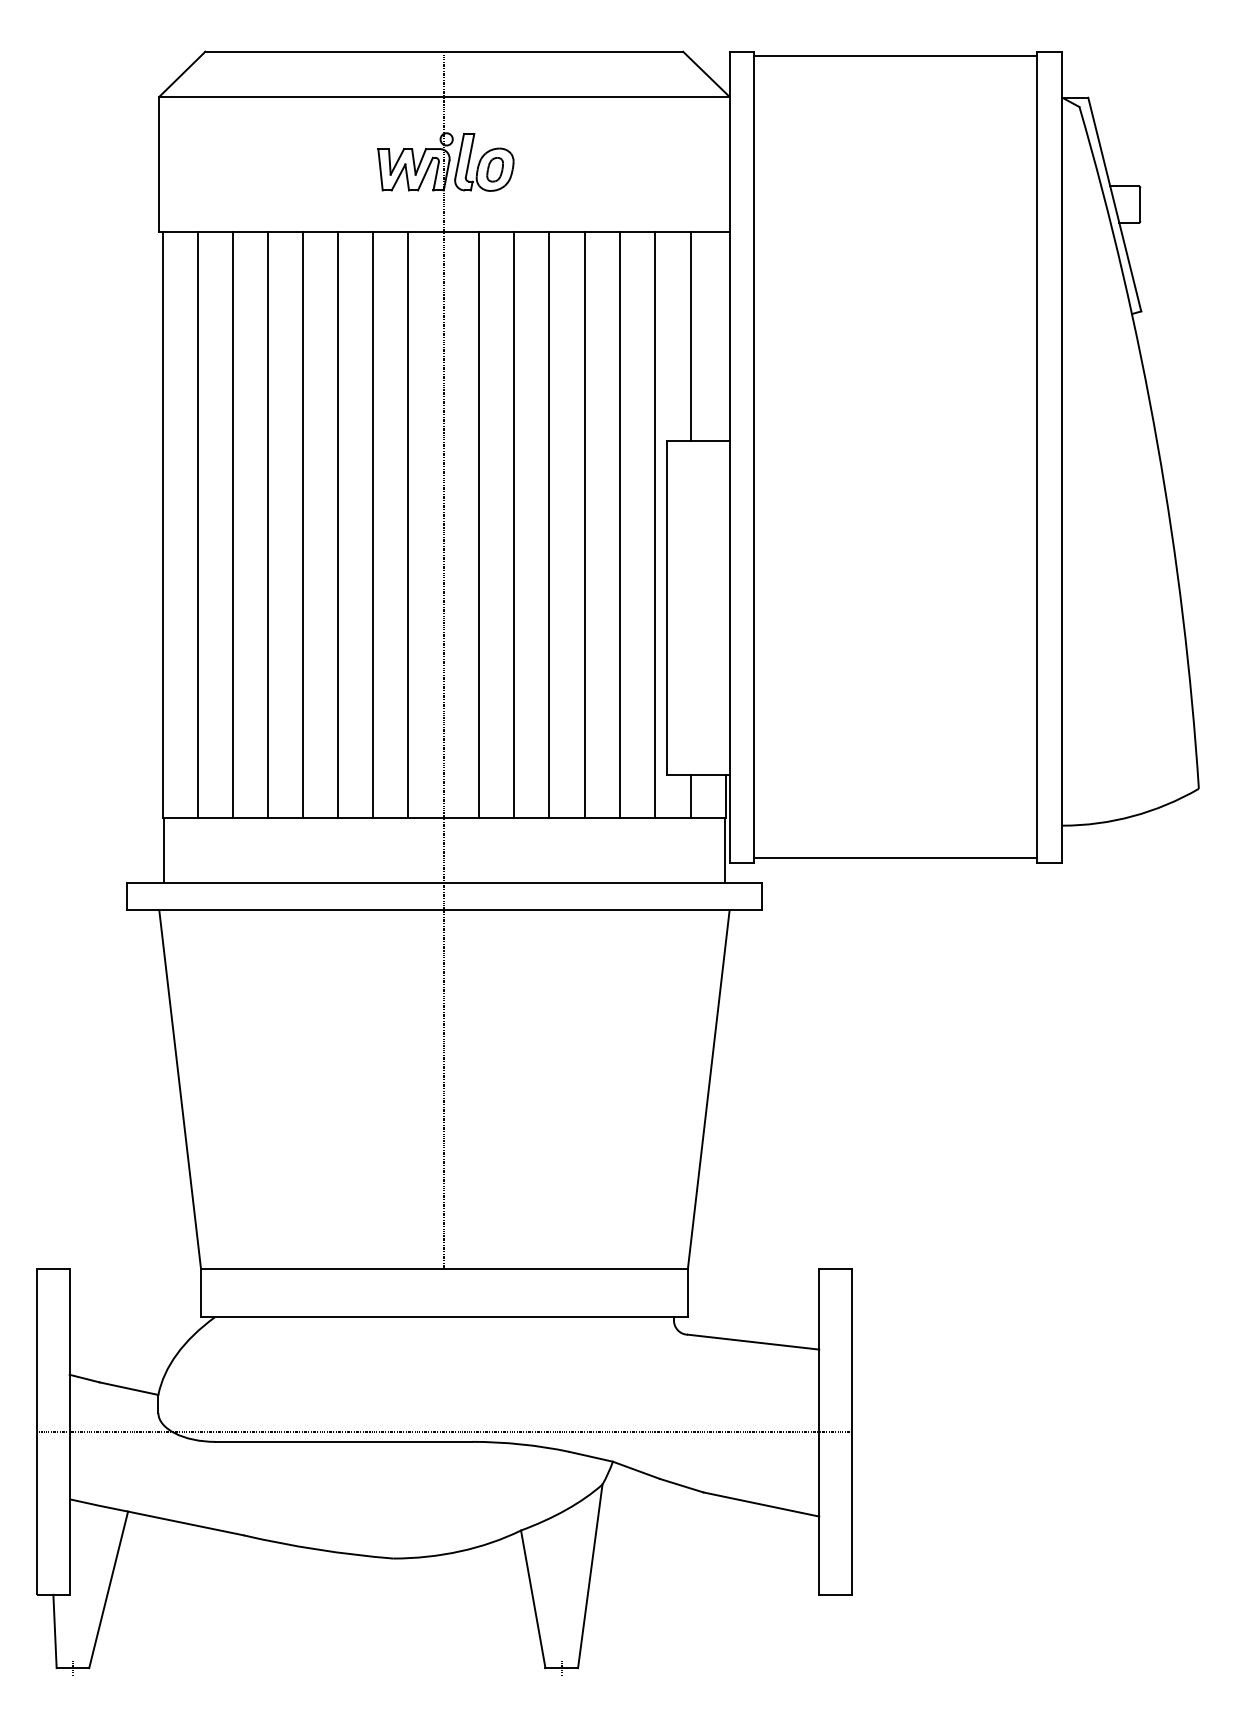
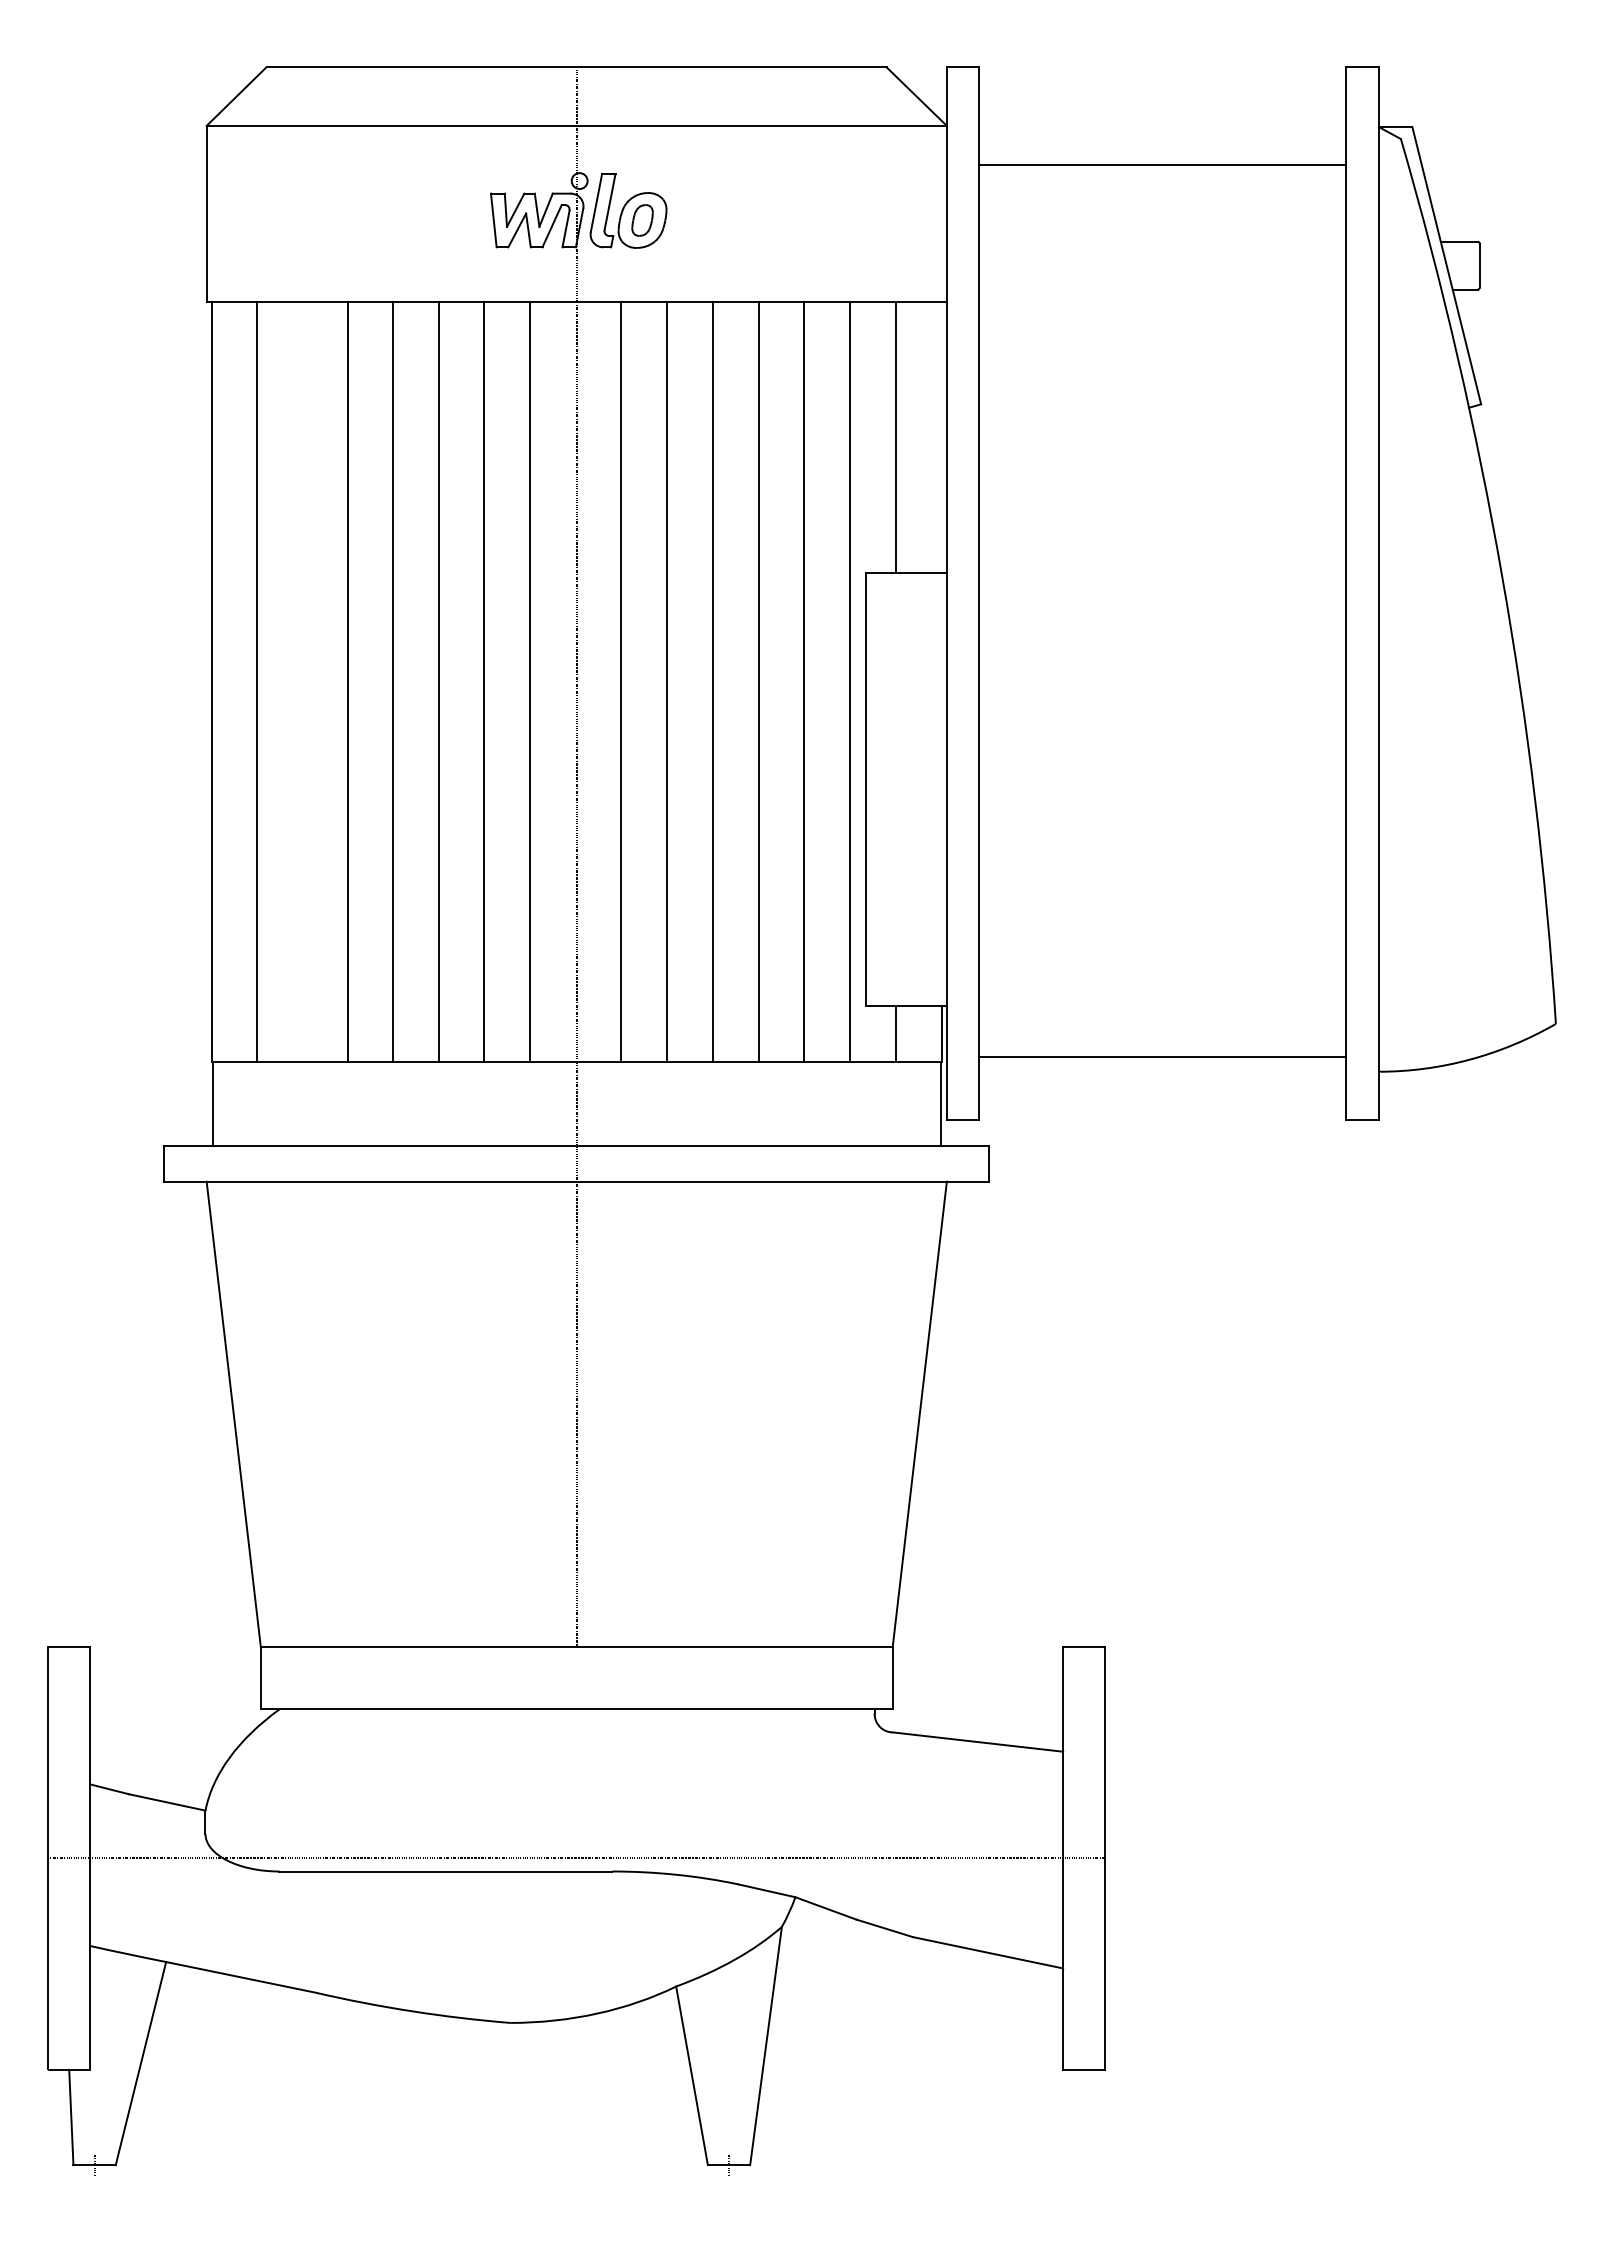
line: (894, 56) -> (1161, 165), moved
line: (233, 524) -> (302, 681), removed
line: (894, 857) -> (1161, 1056), moved

